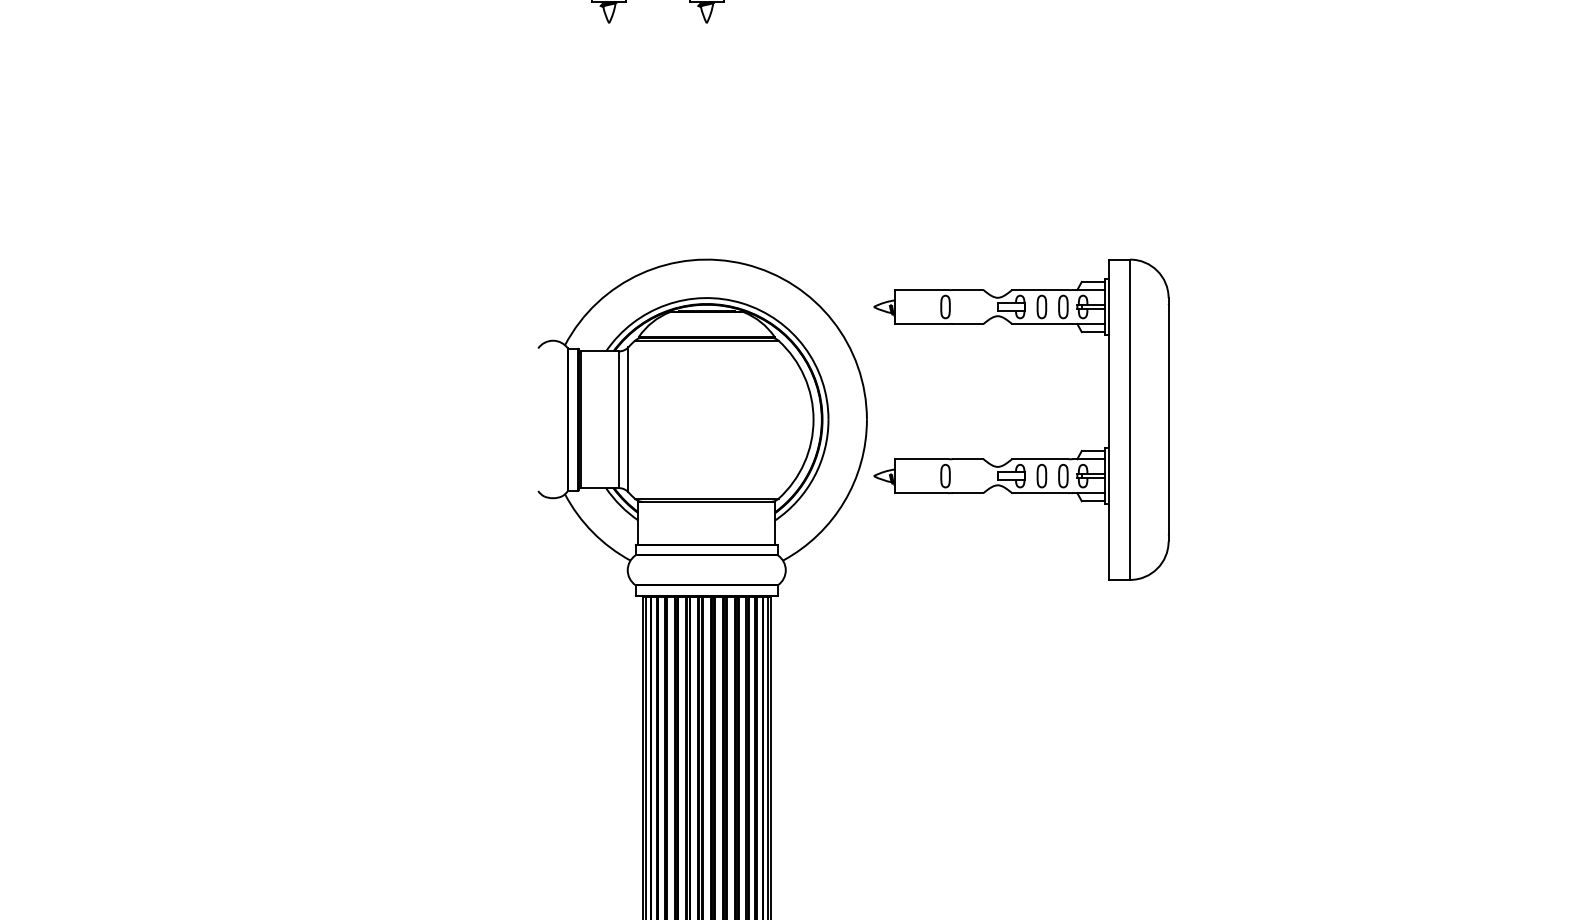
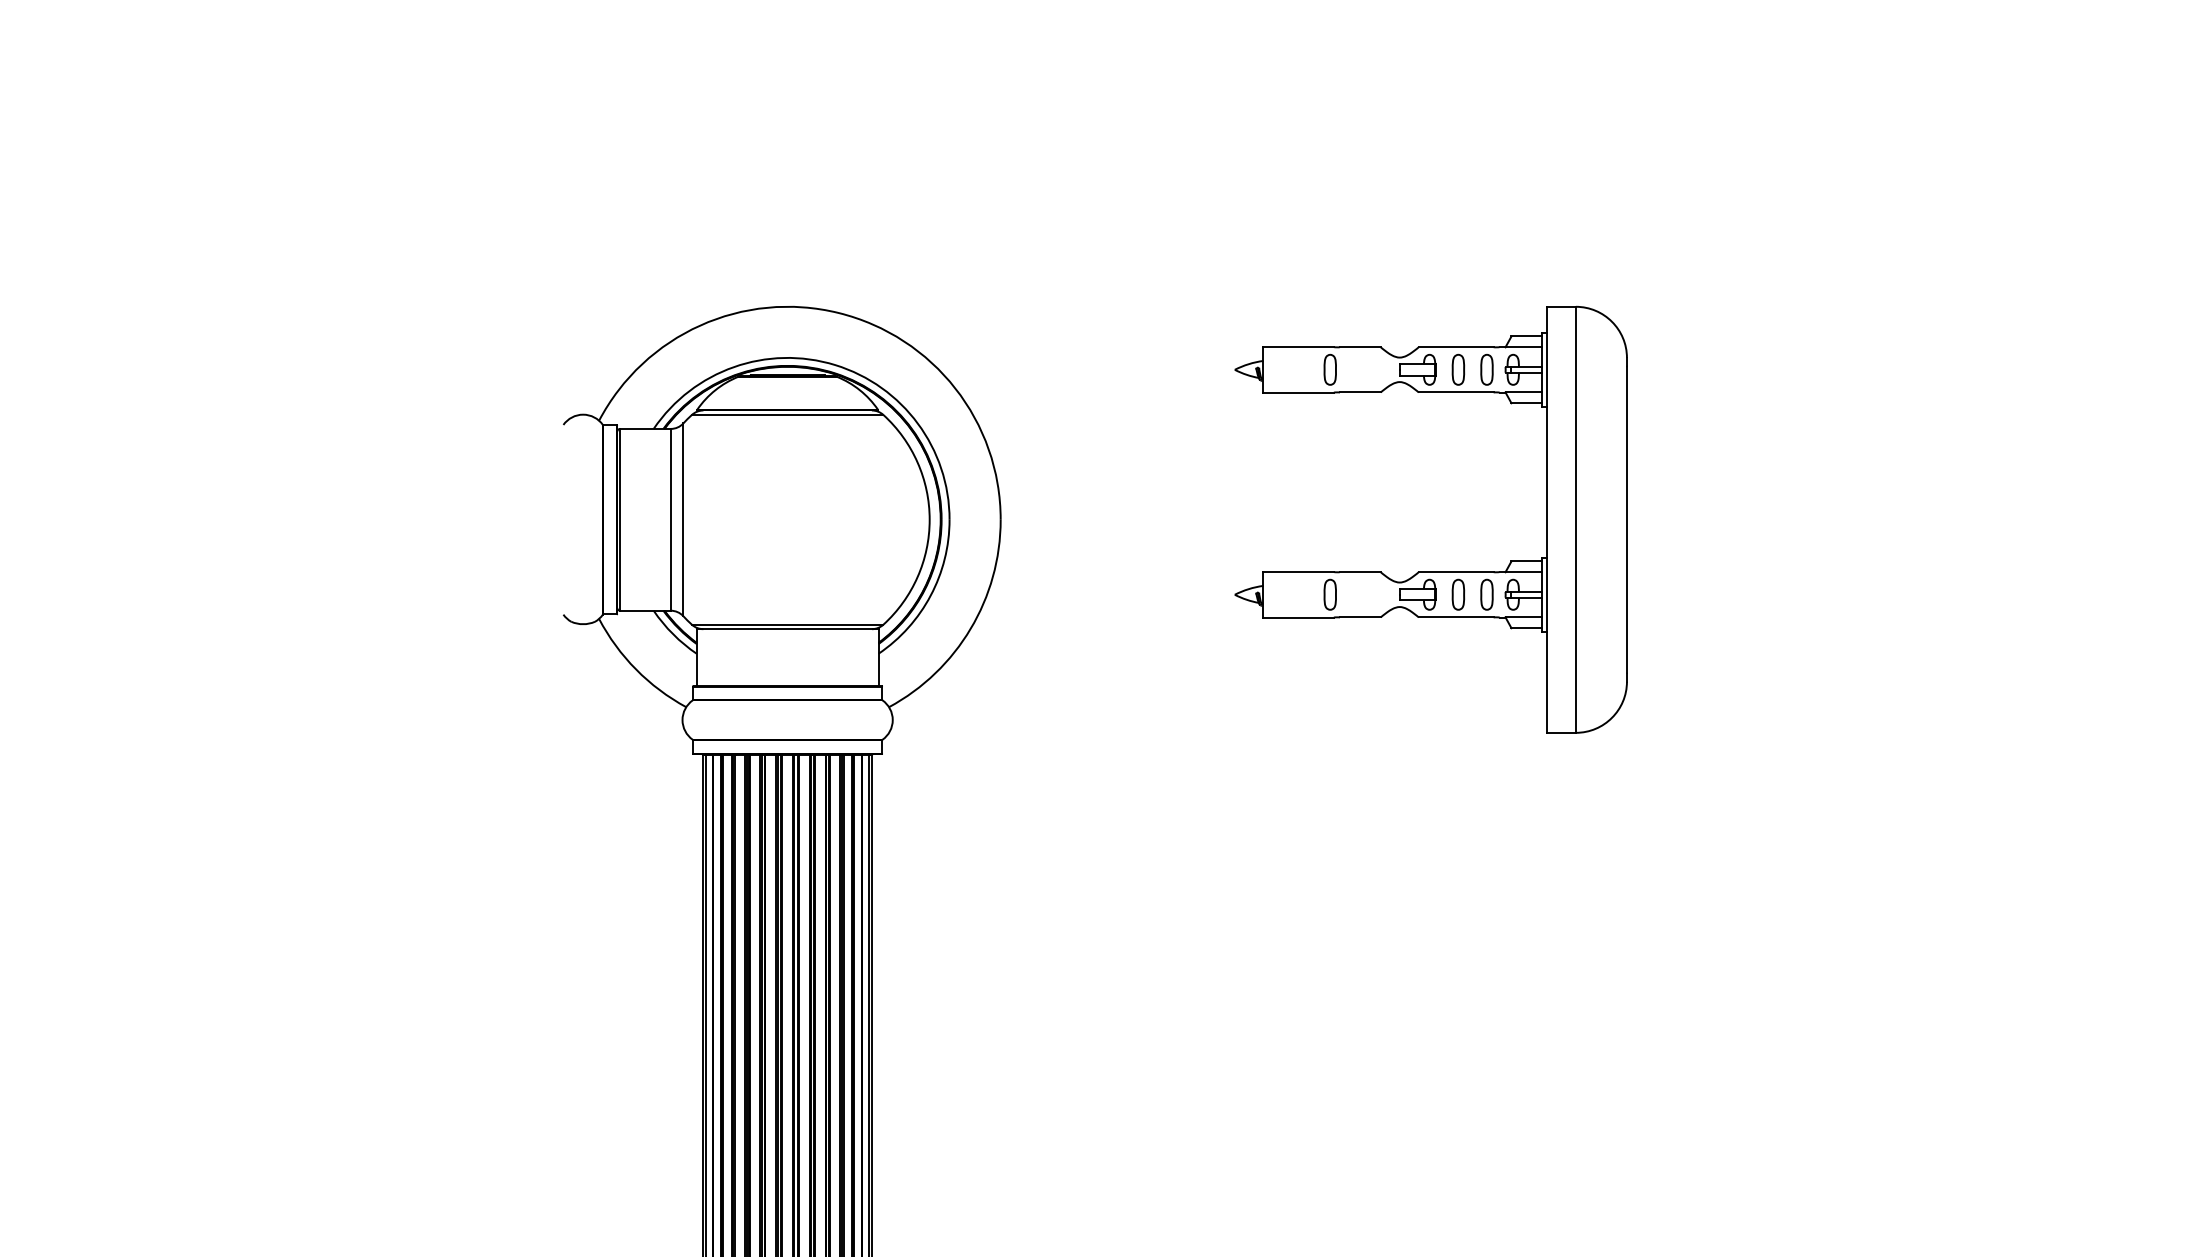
part: (1020, 458) -> (1430, 571), moved

